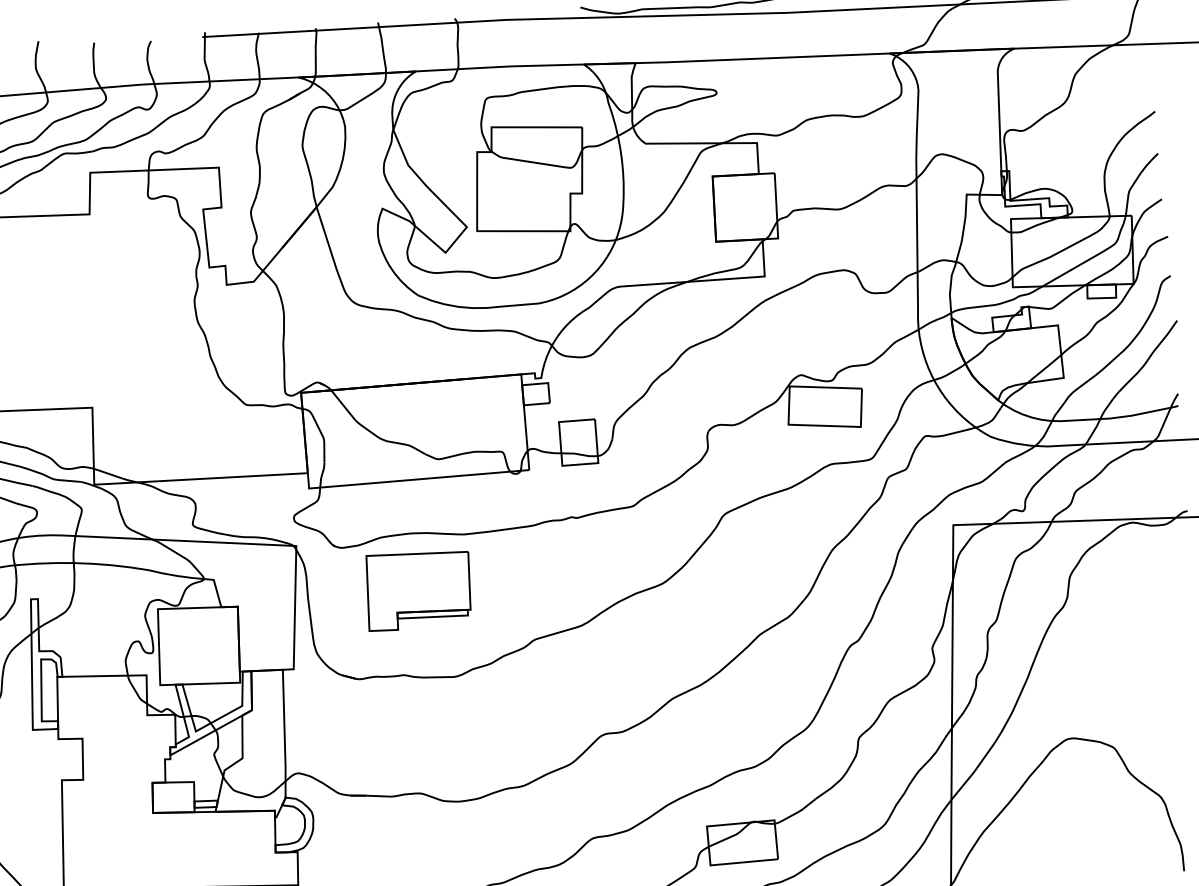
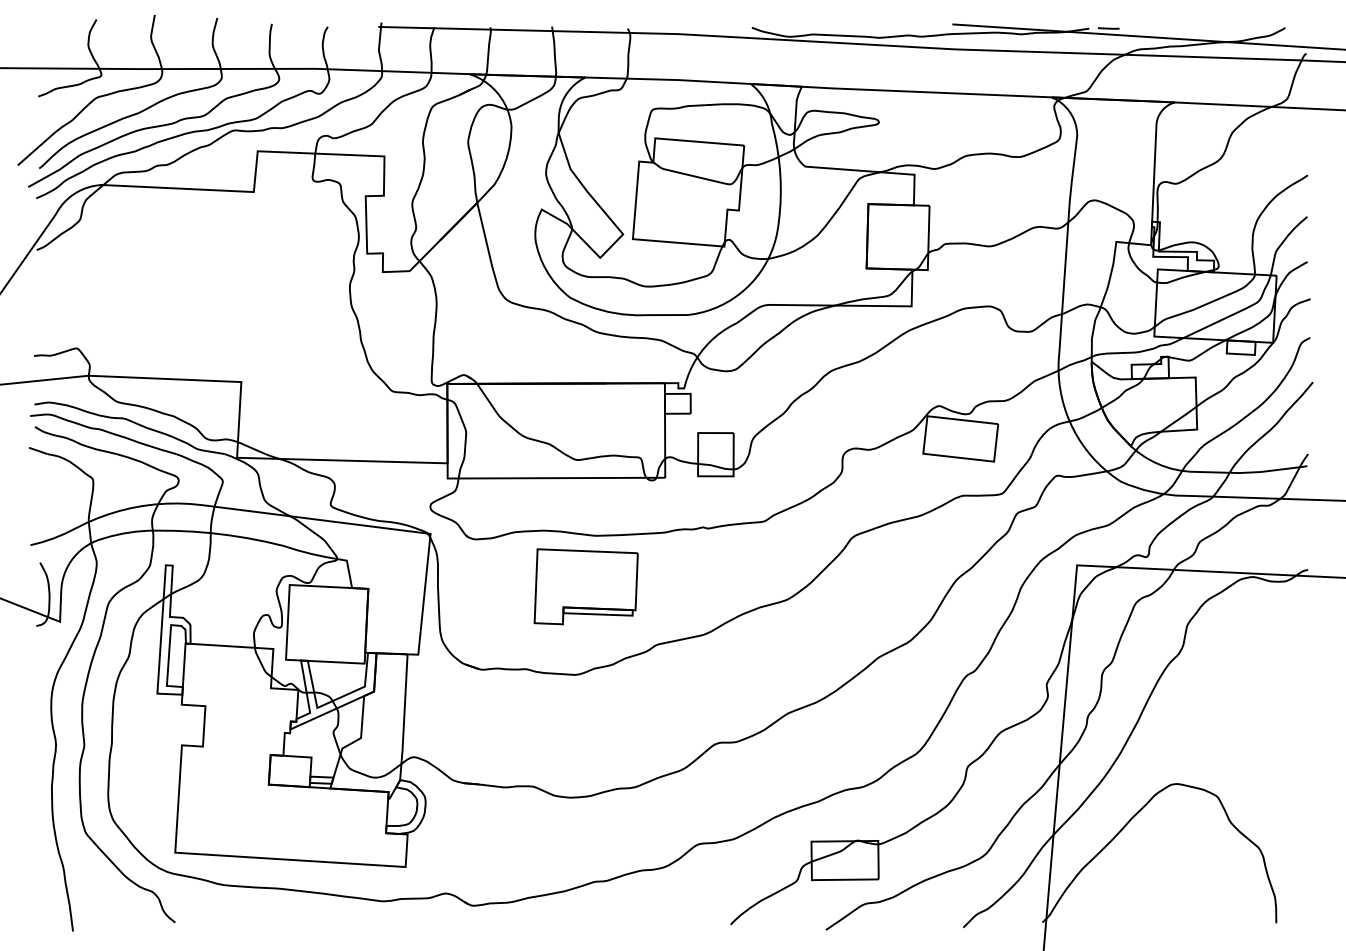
part: (417, 589) -> (585, 586), moved

